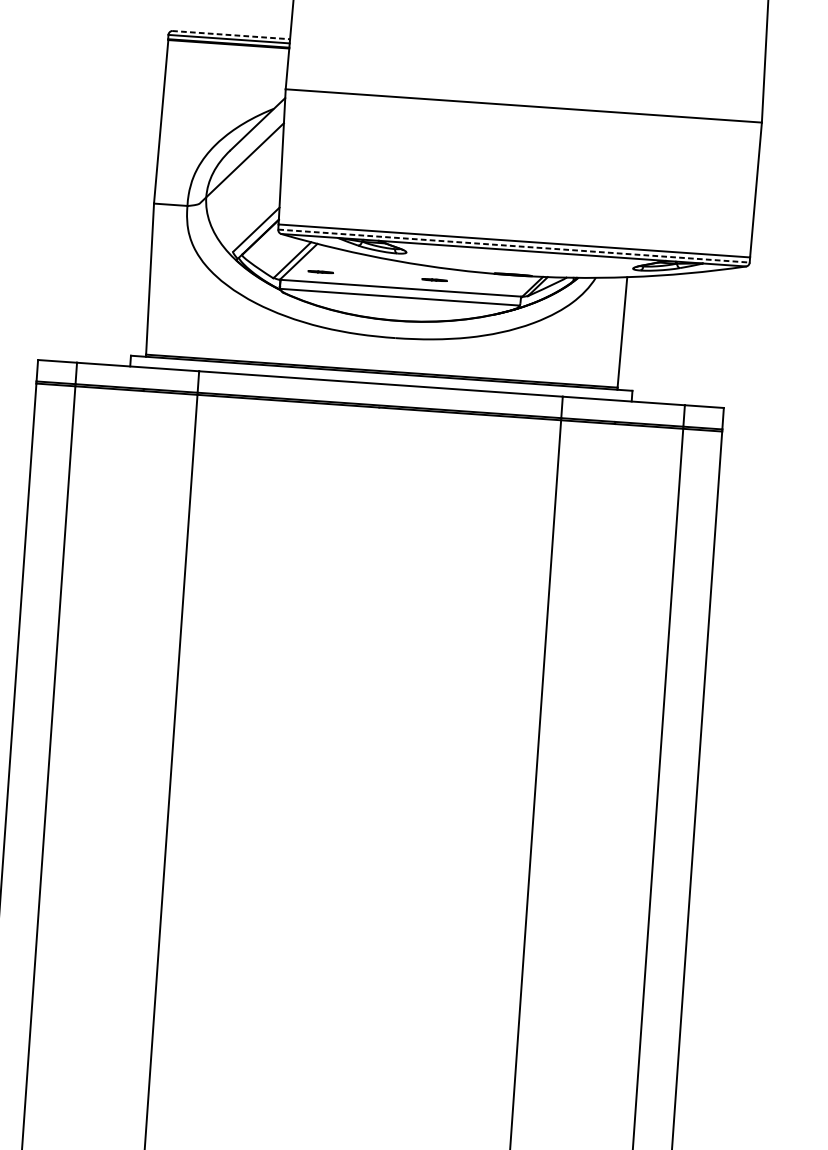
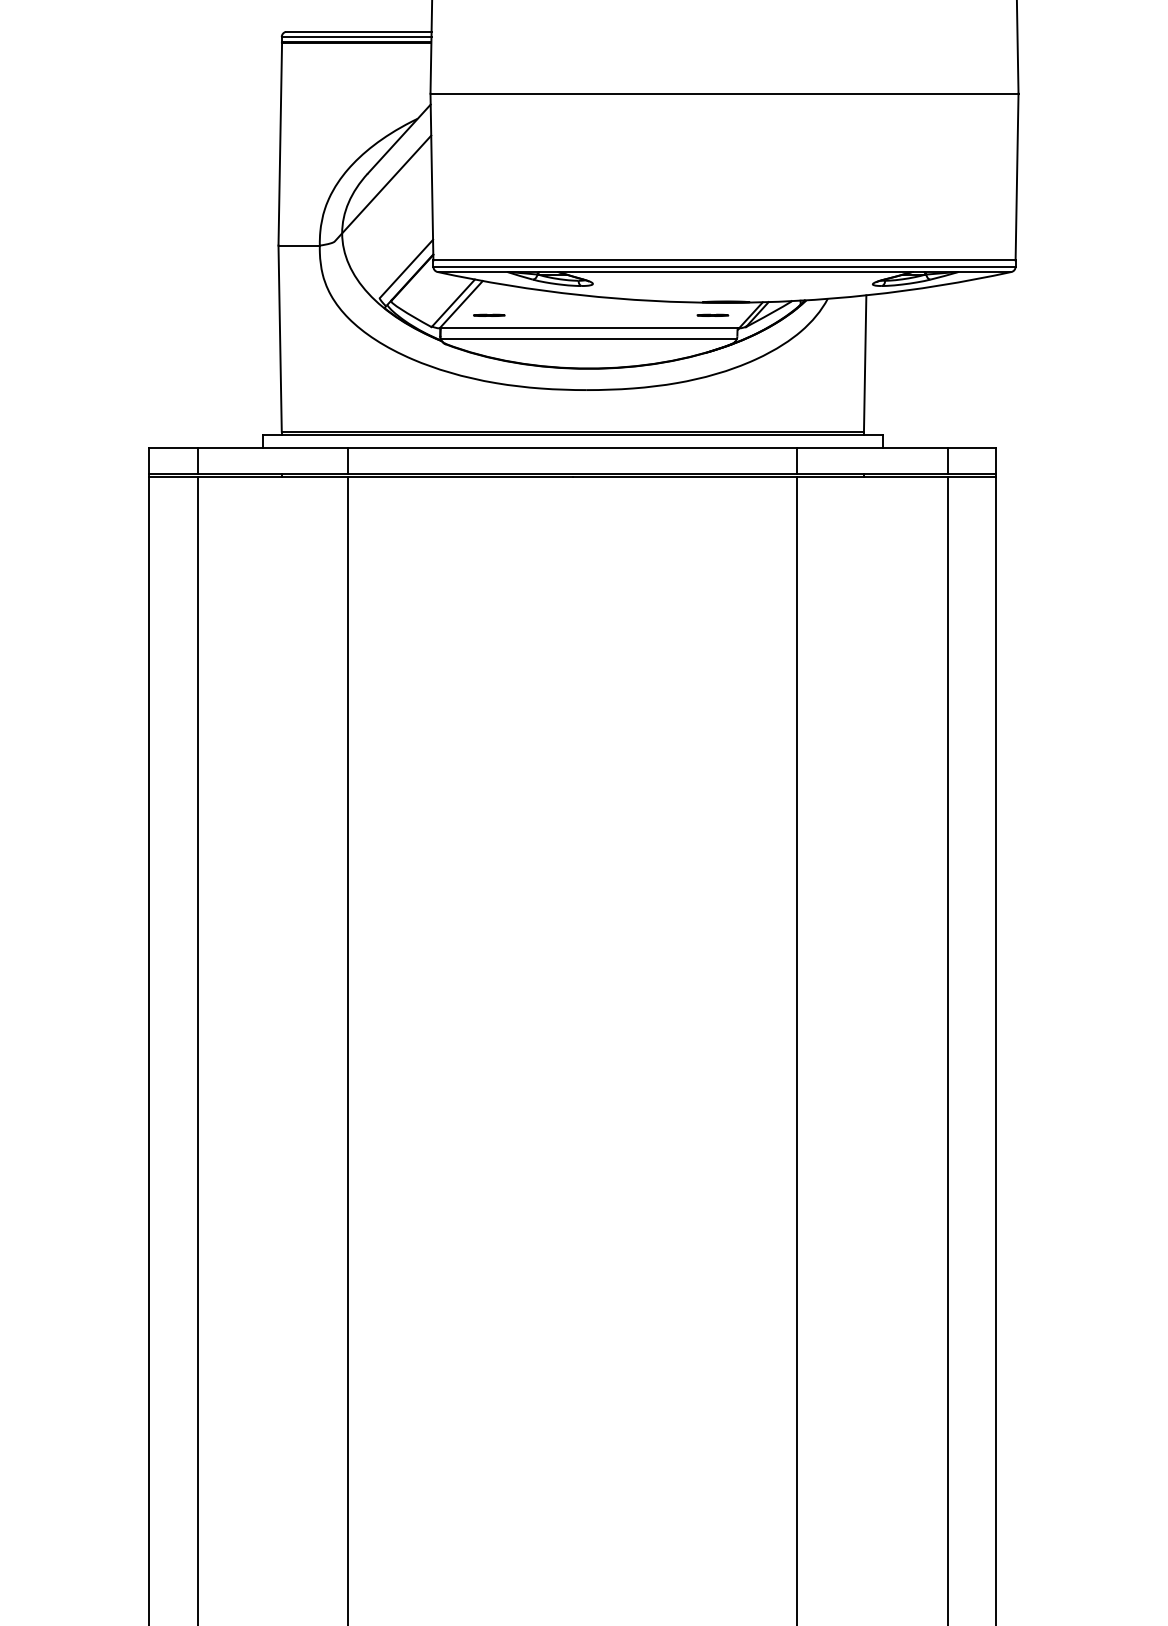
line: (230, 34) -> (358, 31), dashed -> solid
line: (514, 245) -> (725, 266), dashed -> solid
line: (434, 279) -> (712, 314), moved

